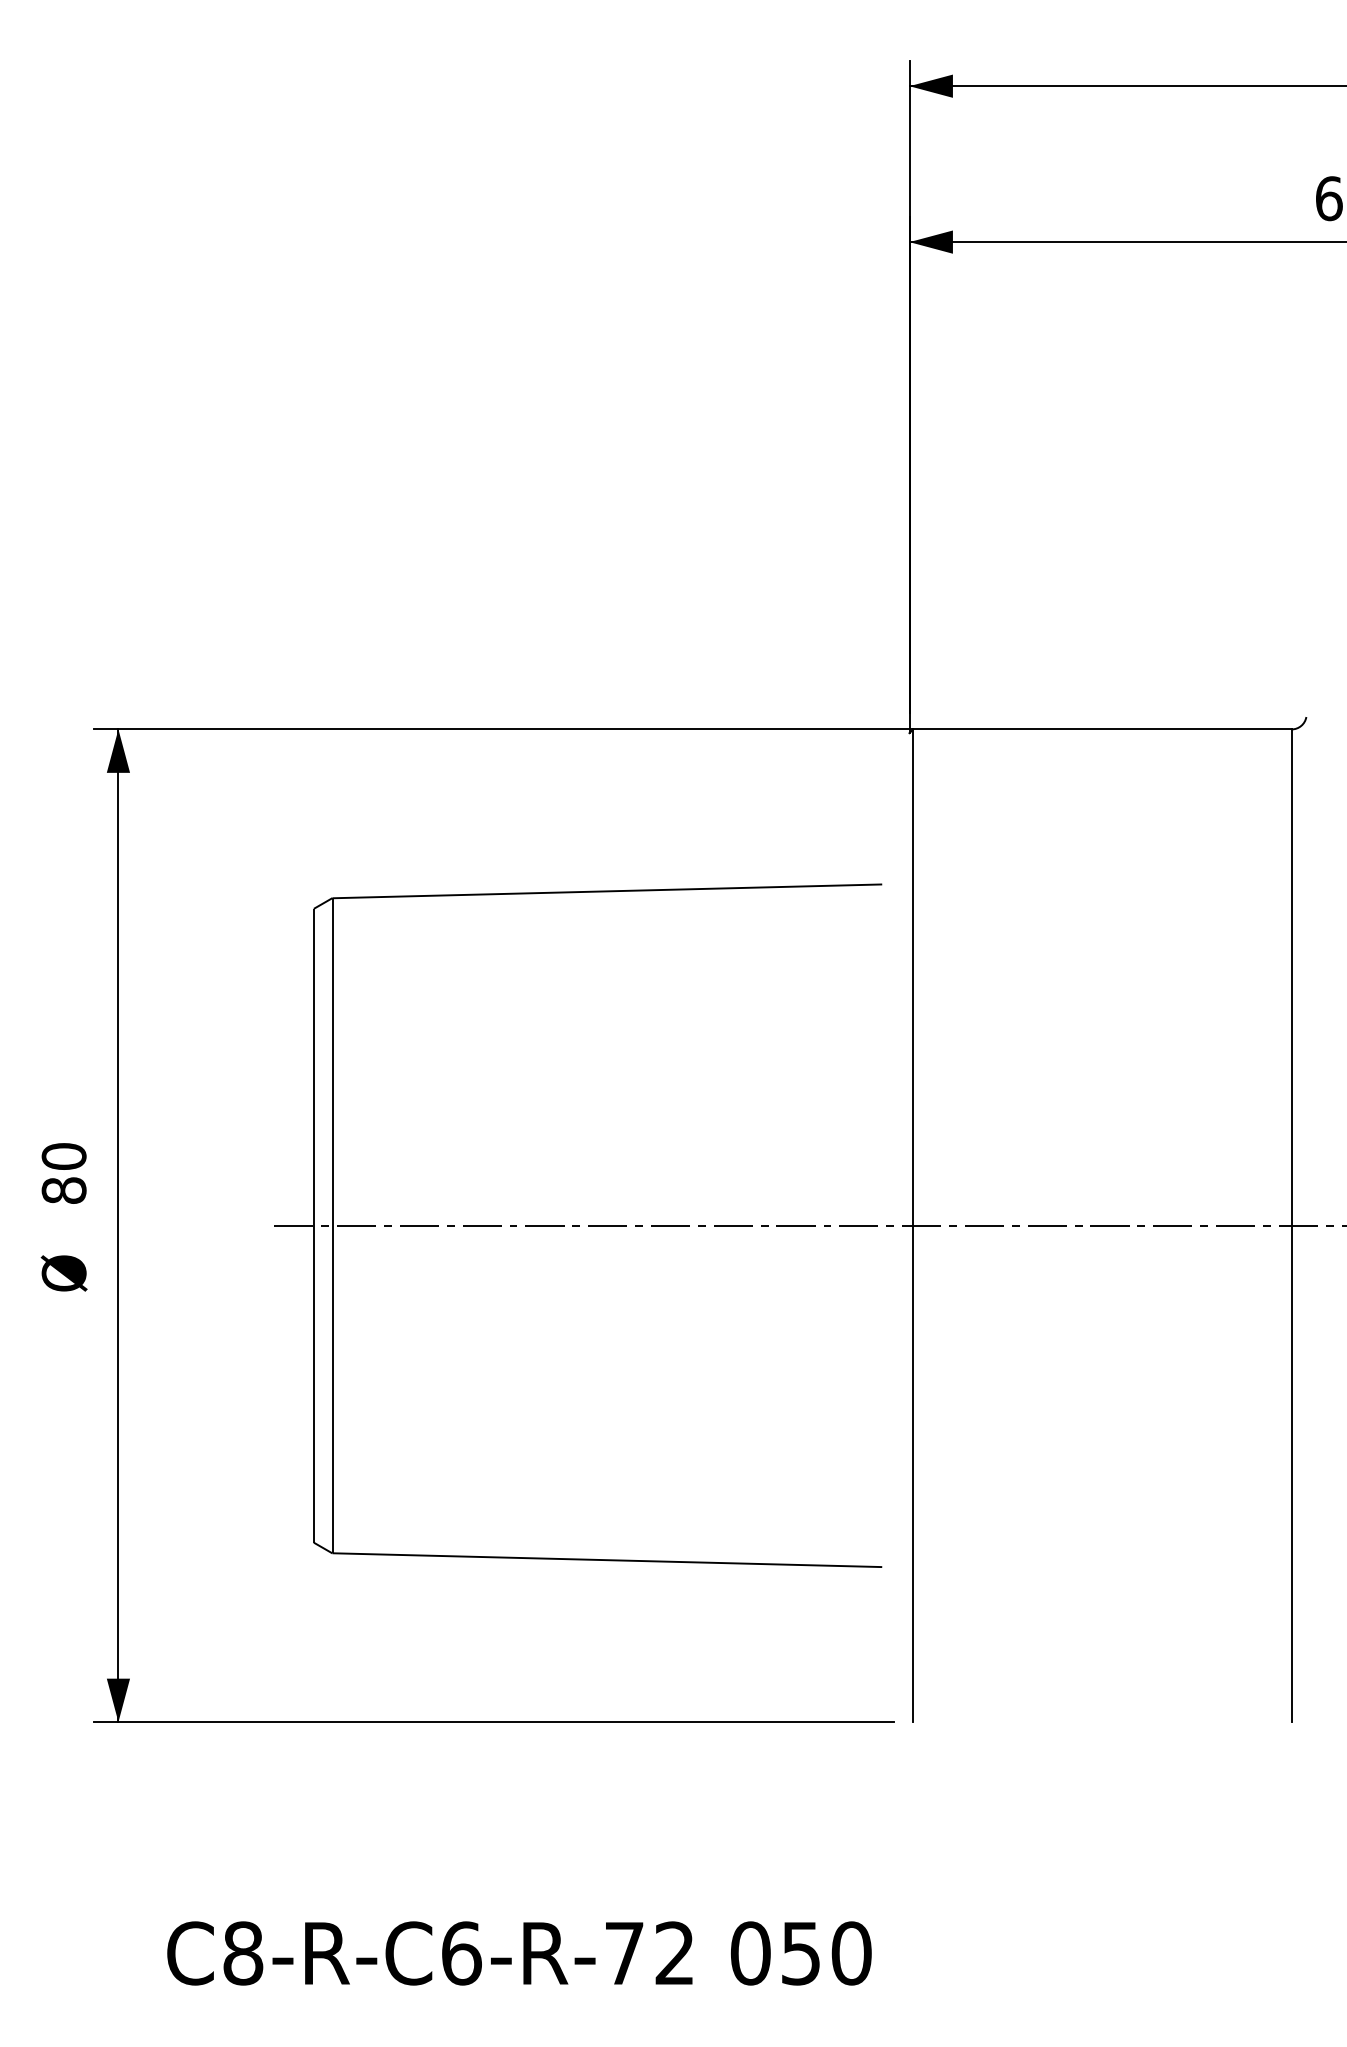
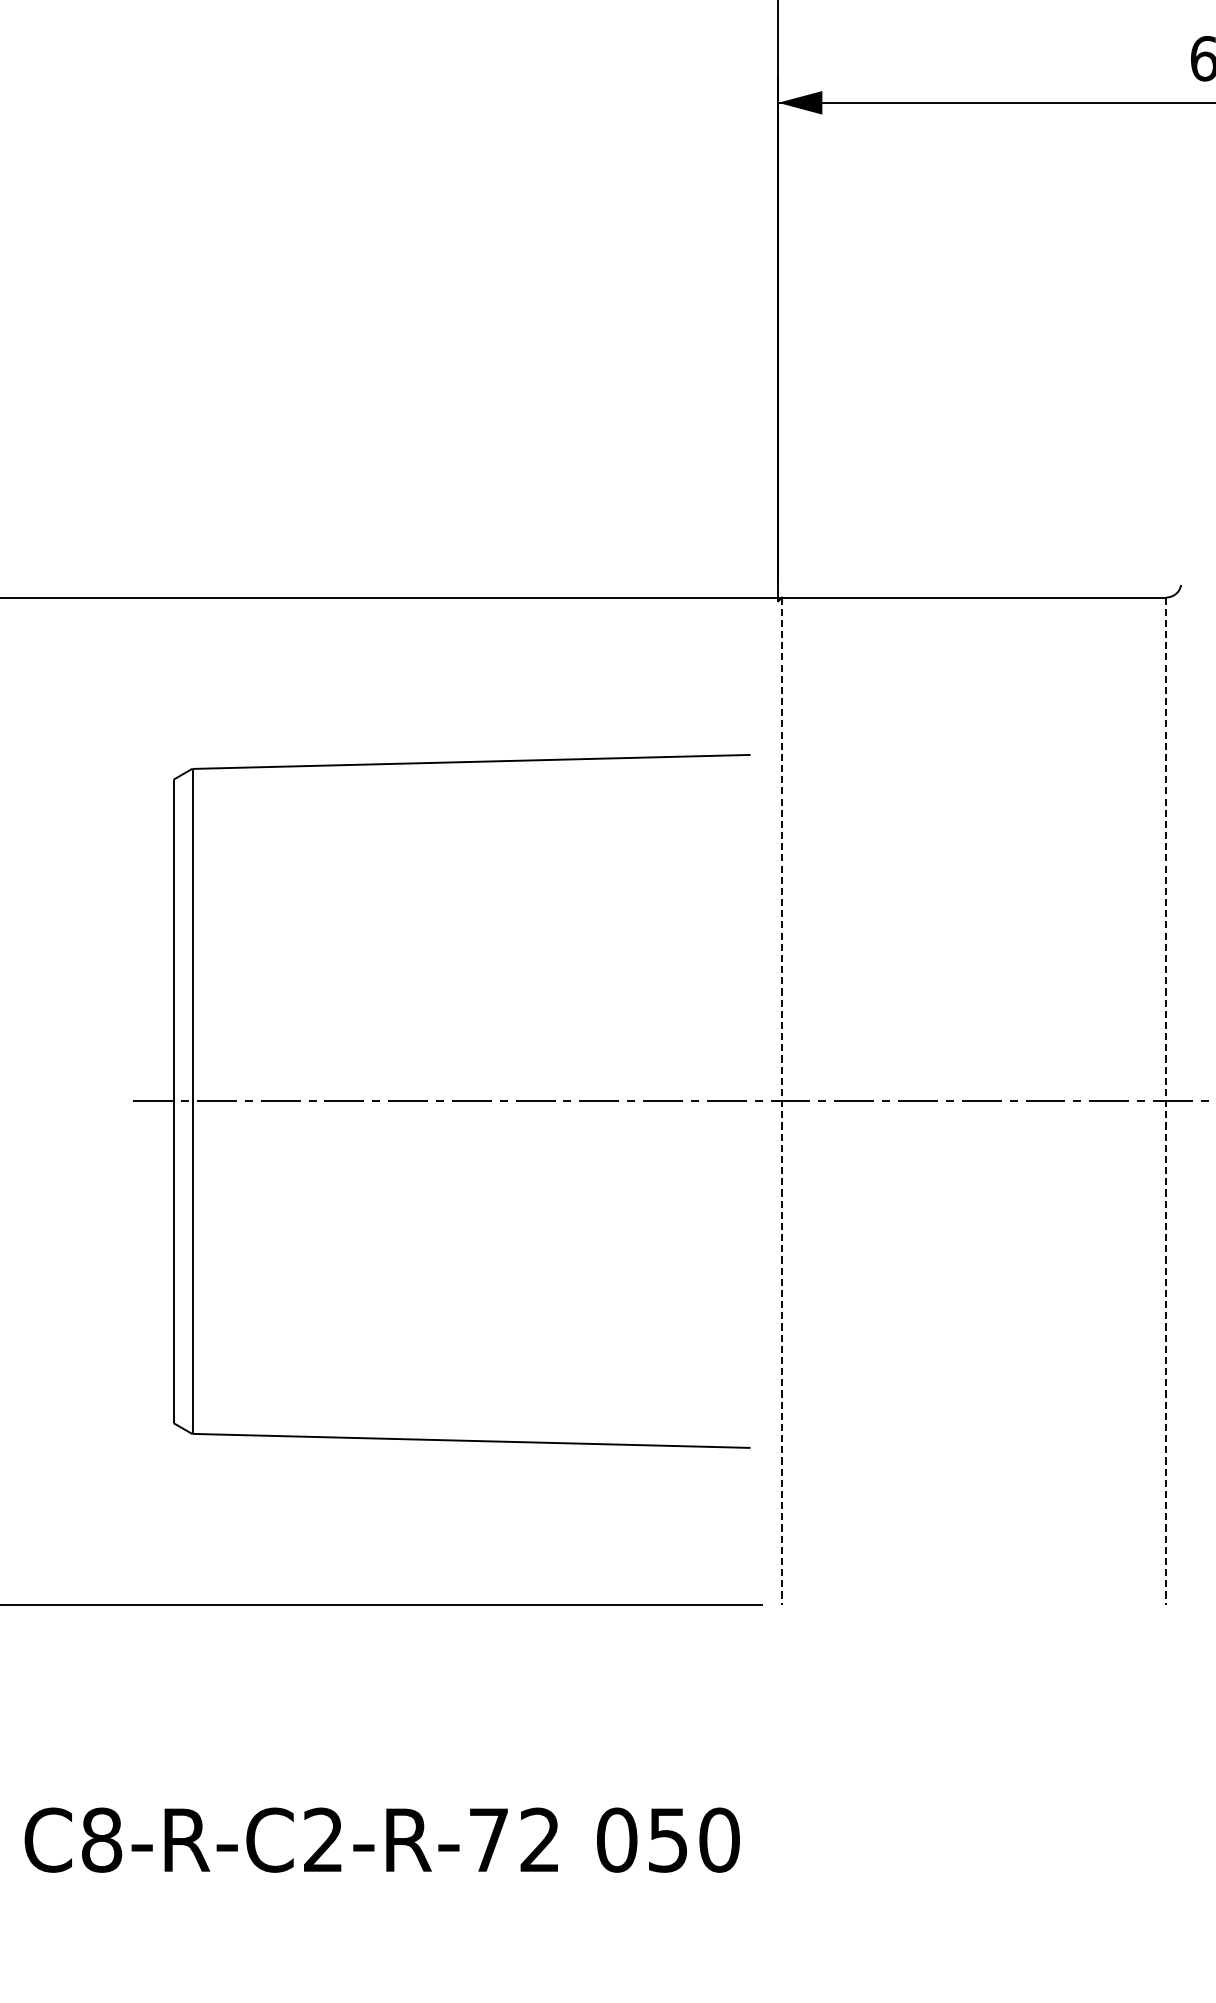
line: (913, 1226) -> (782, 1102), solid -> dashed
line: (1291, 1226) -> (1166, 1102), solid -> dashed
text: (461, 1953) -> (323, 1840), C8-R-C6-R-72 -> C8-R-C2-R-72

